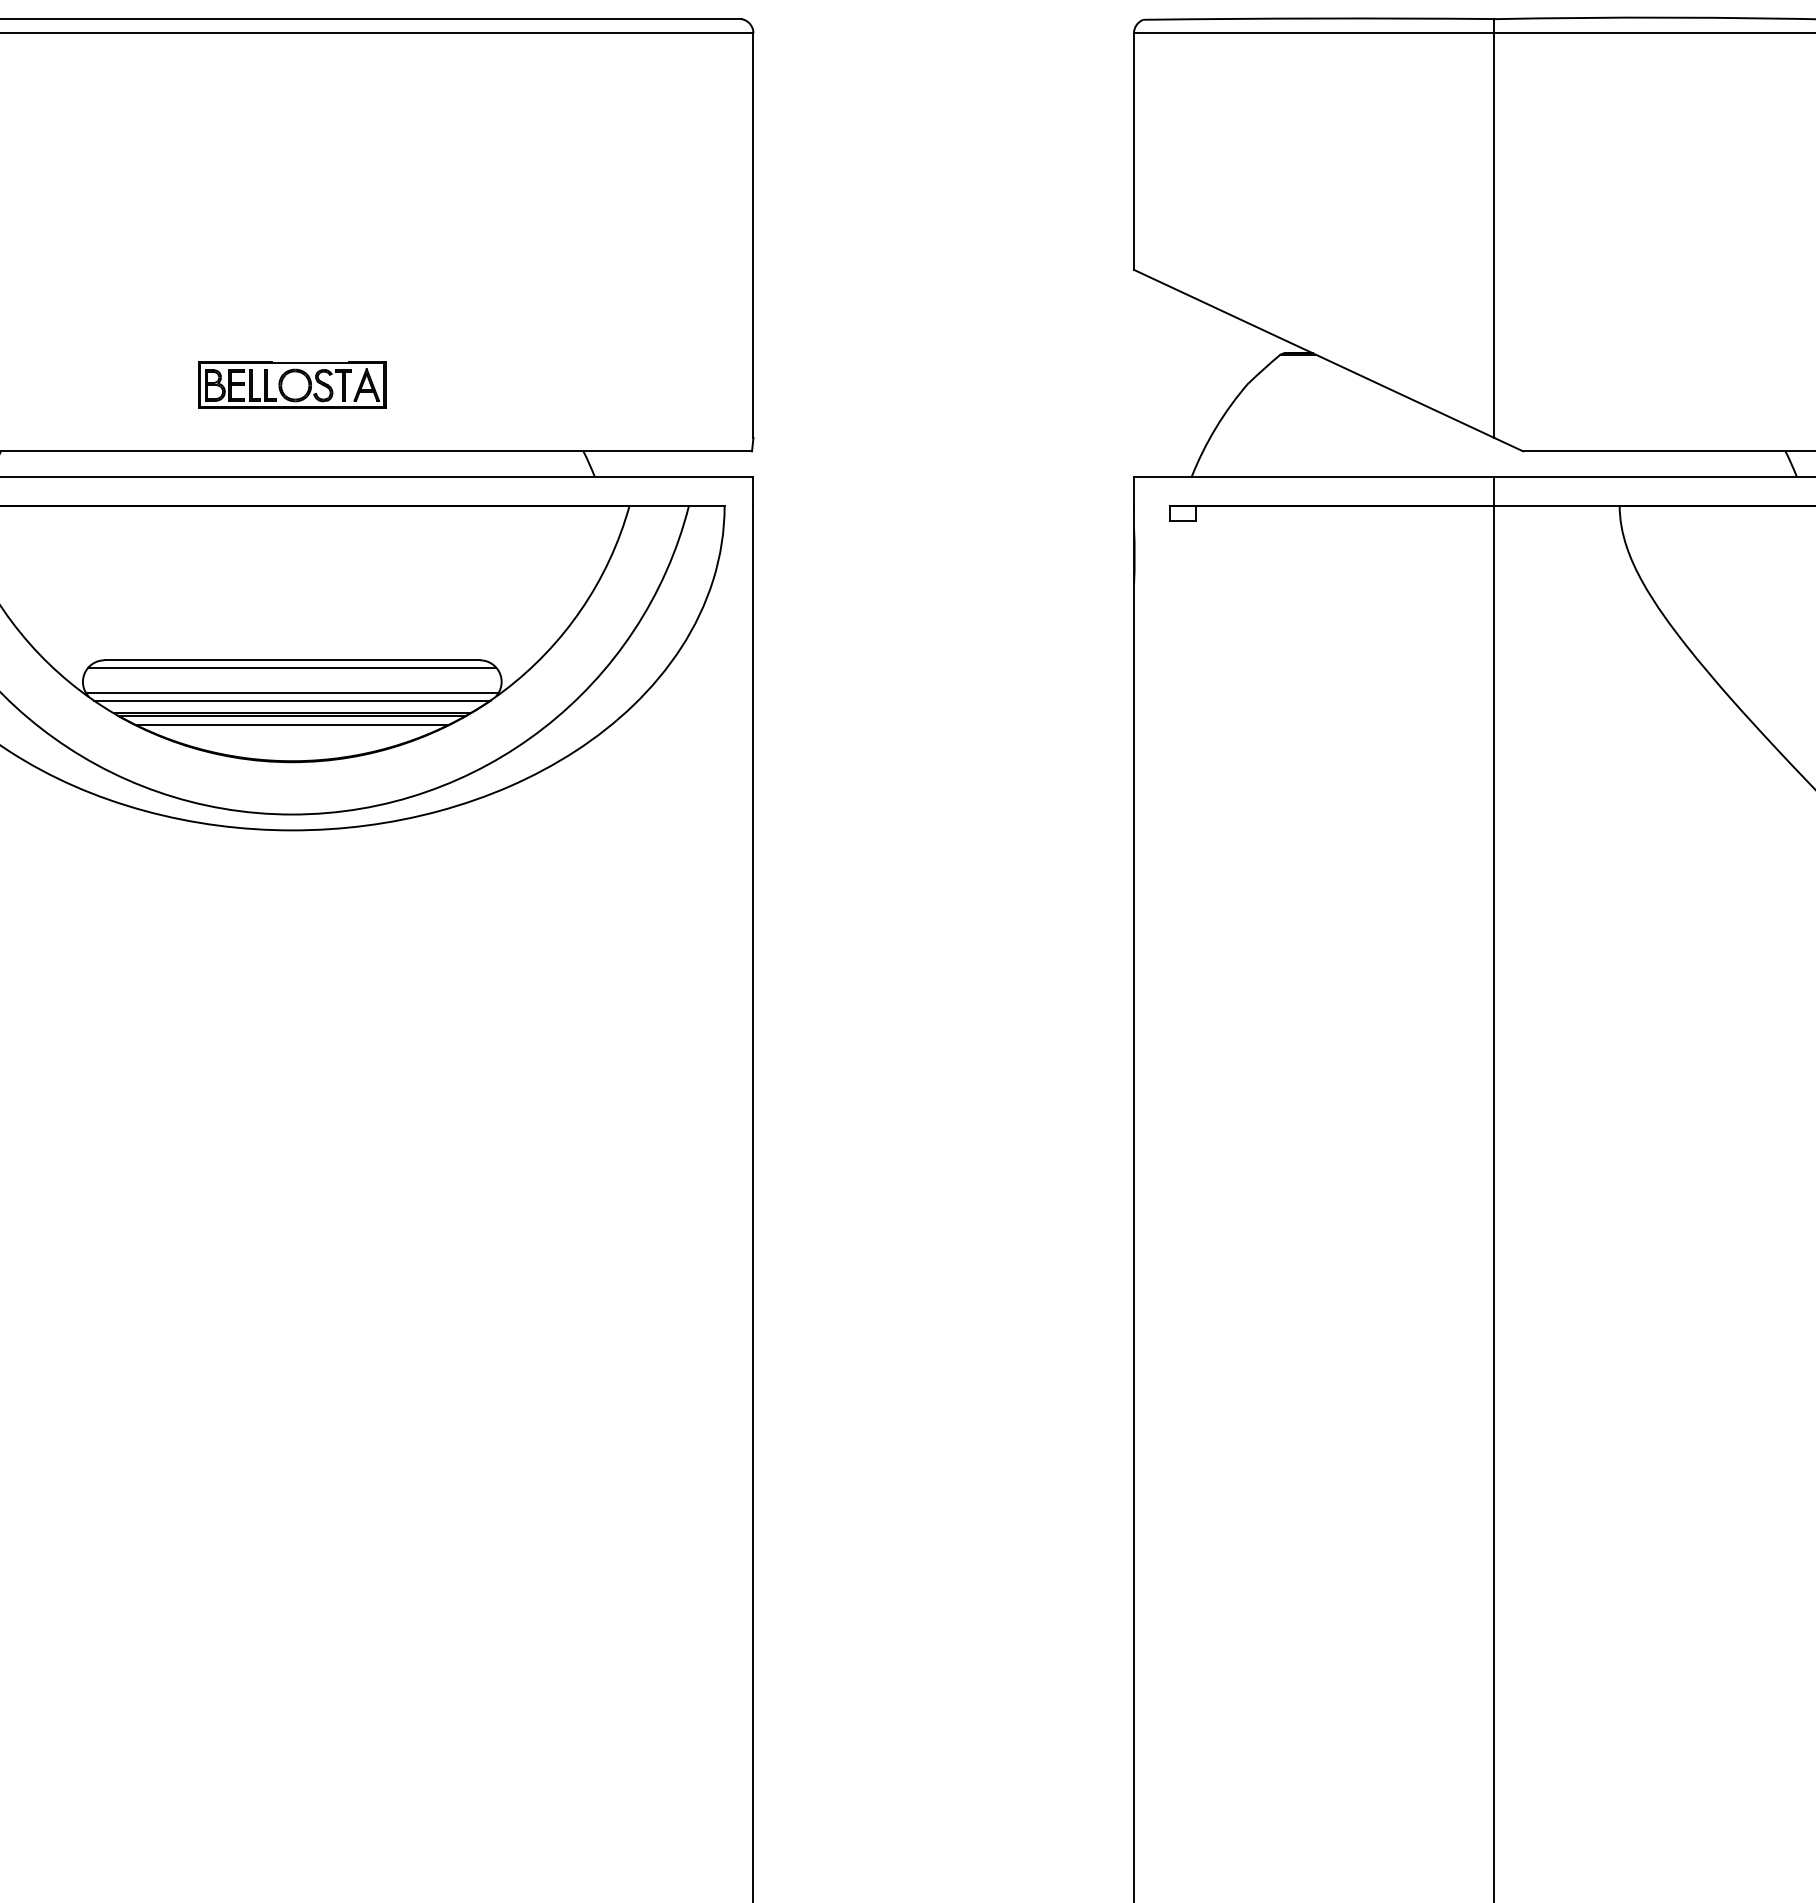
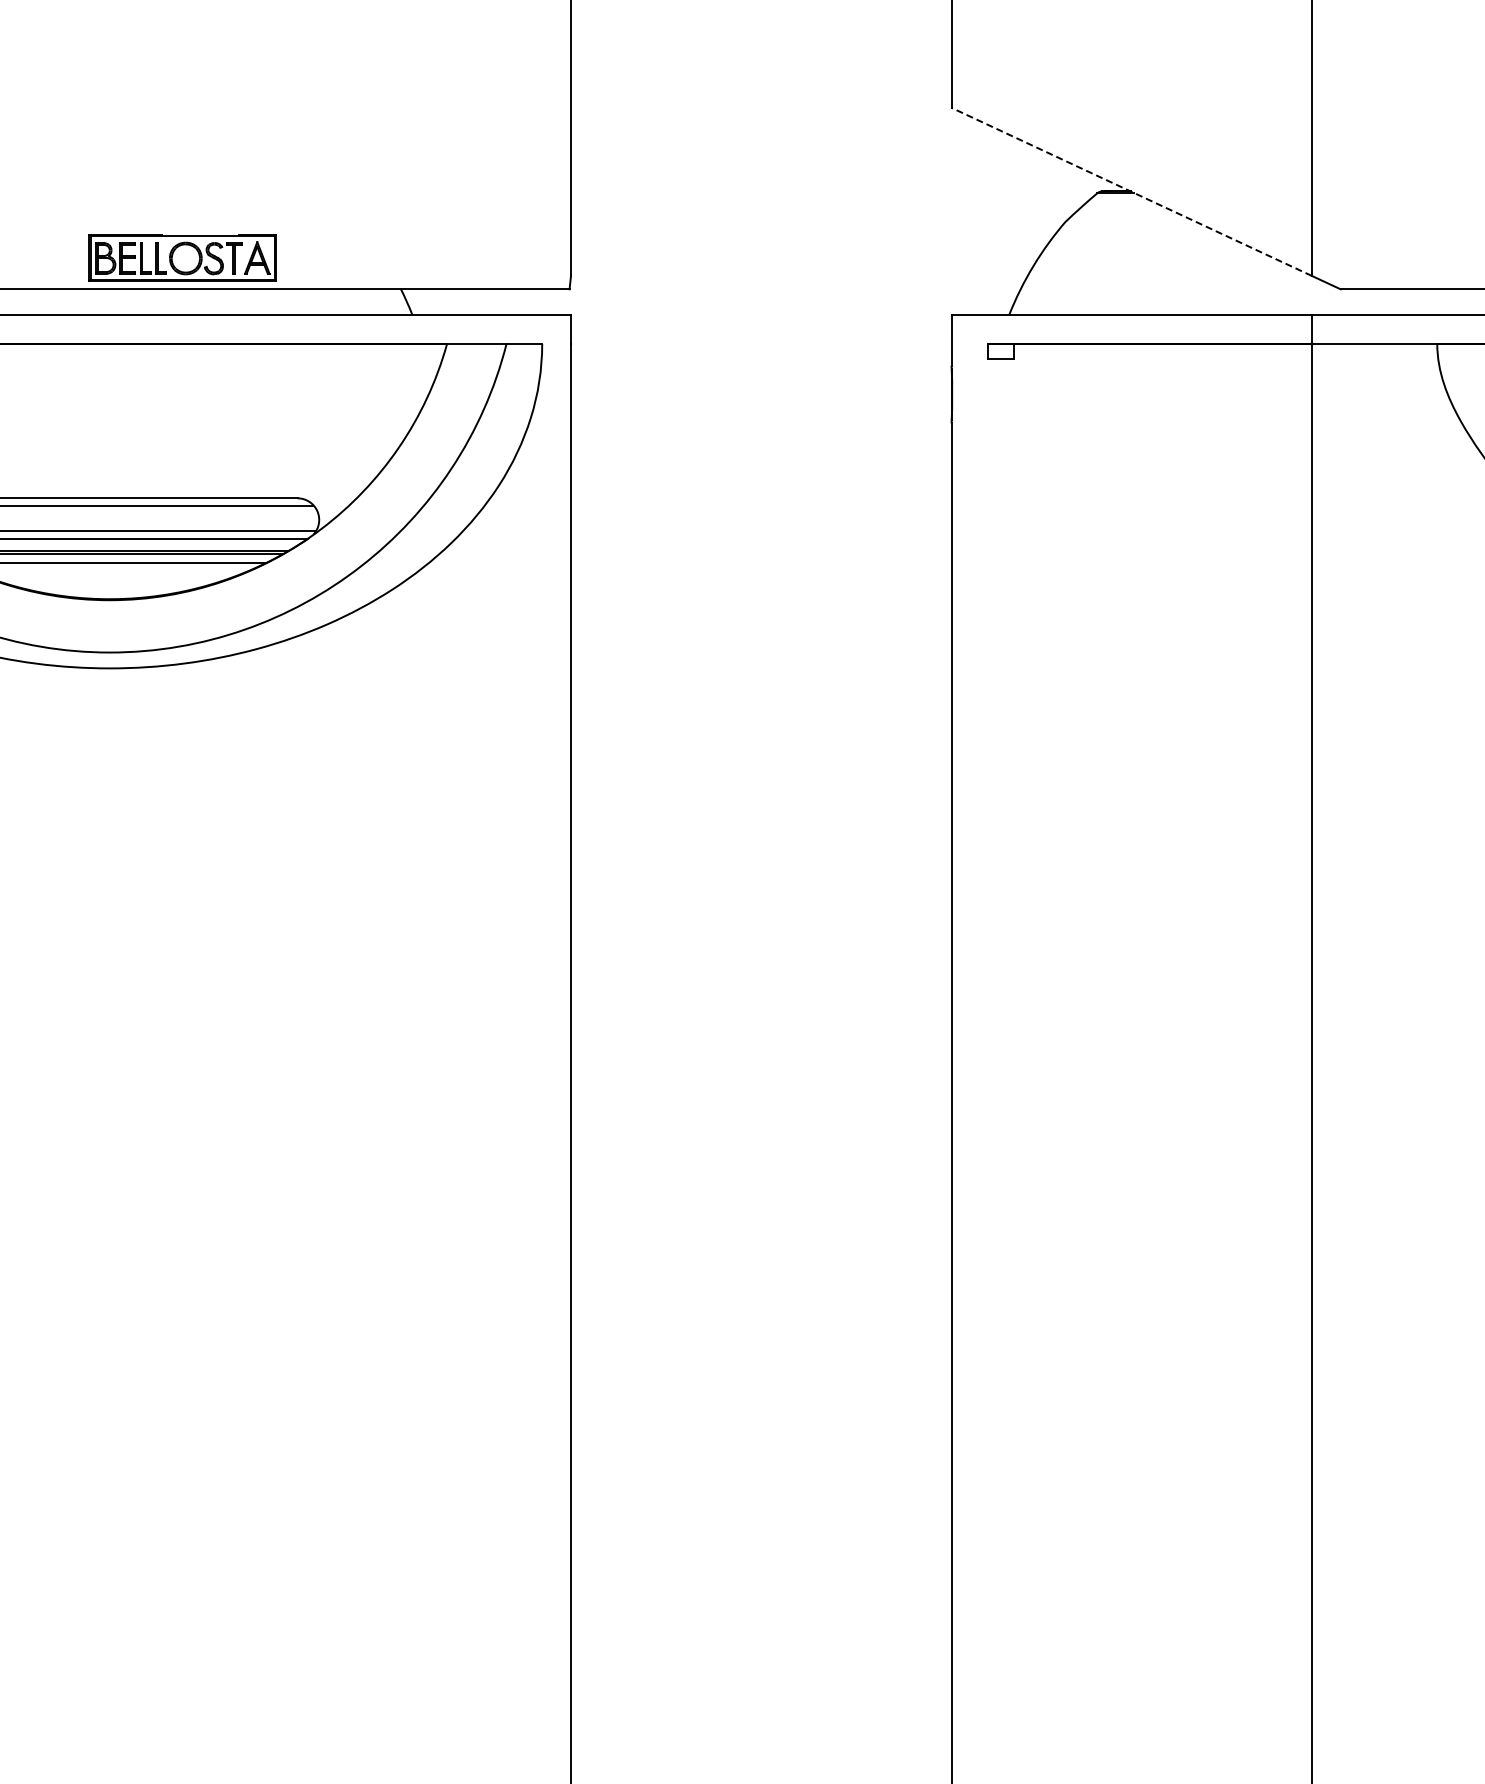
line: (1314, 353) -> (1132, 191), solid -> dashed
part: (292, 384) -> (183, 257), moved

